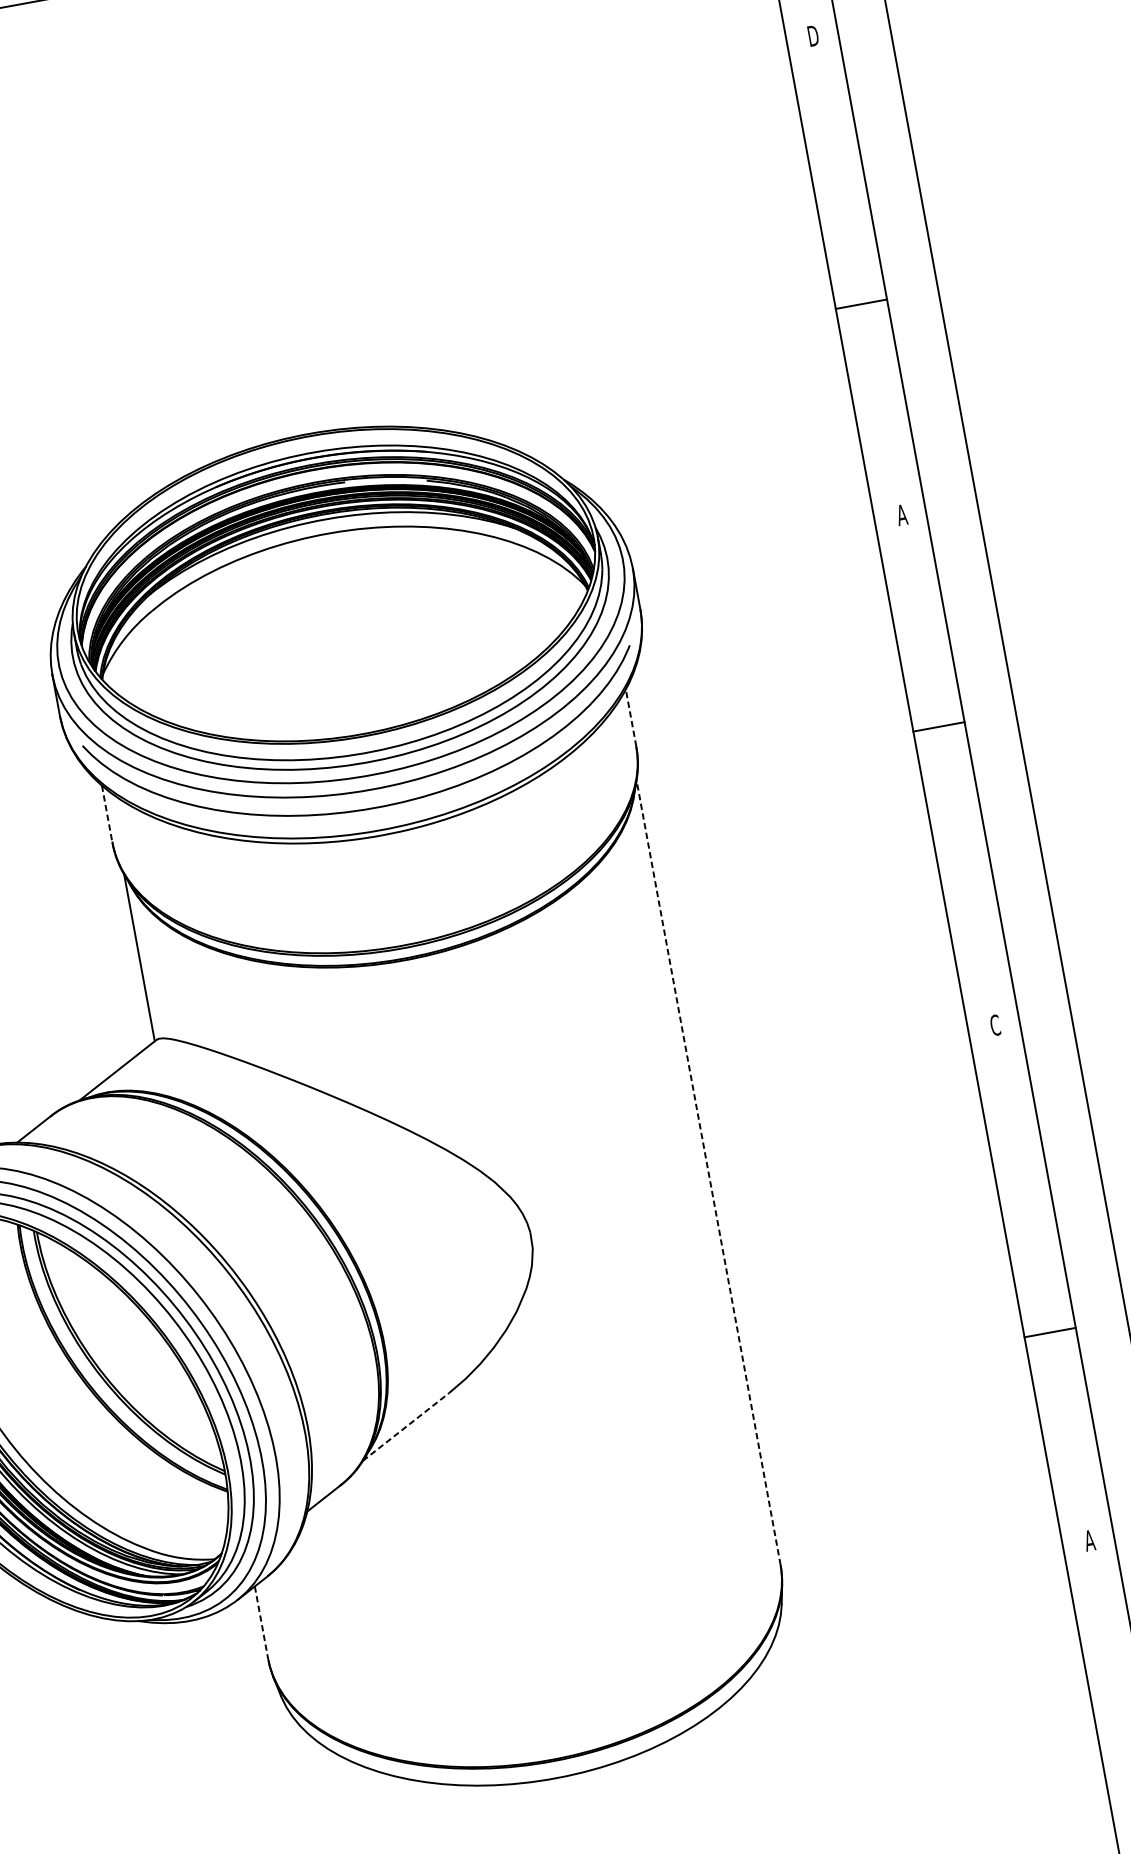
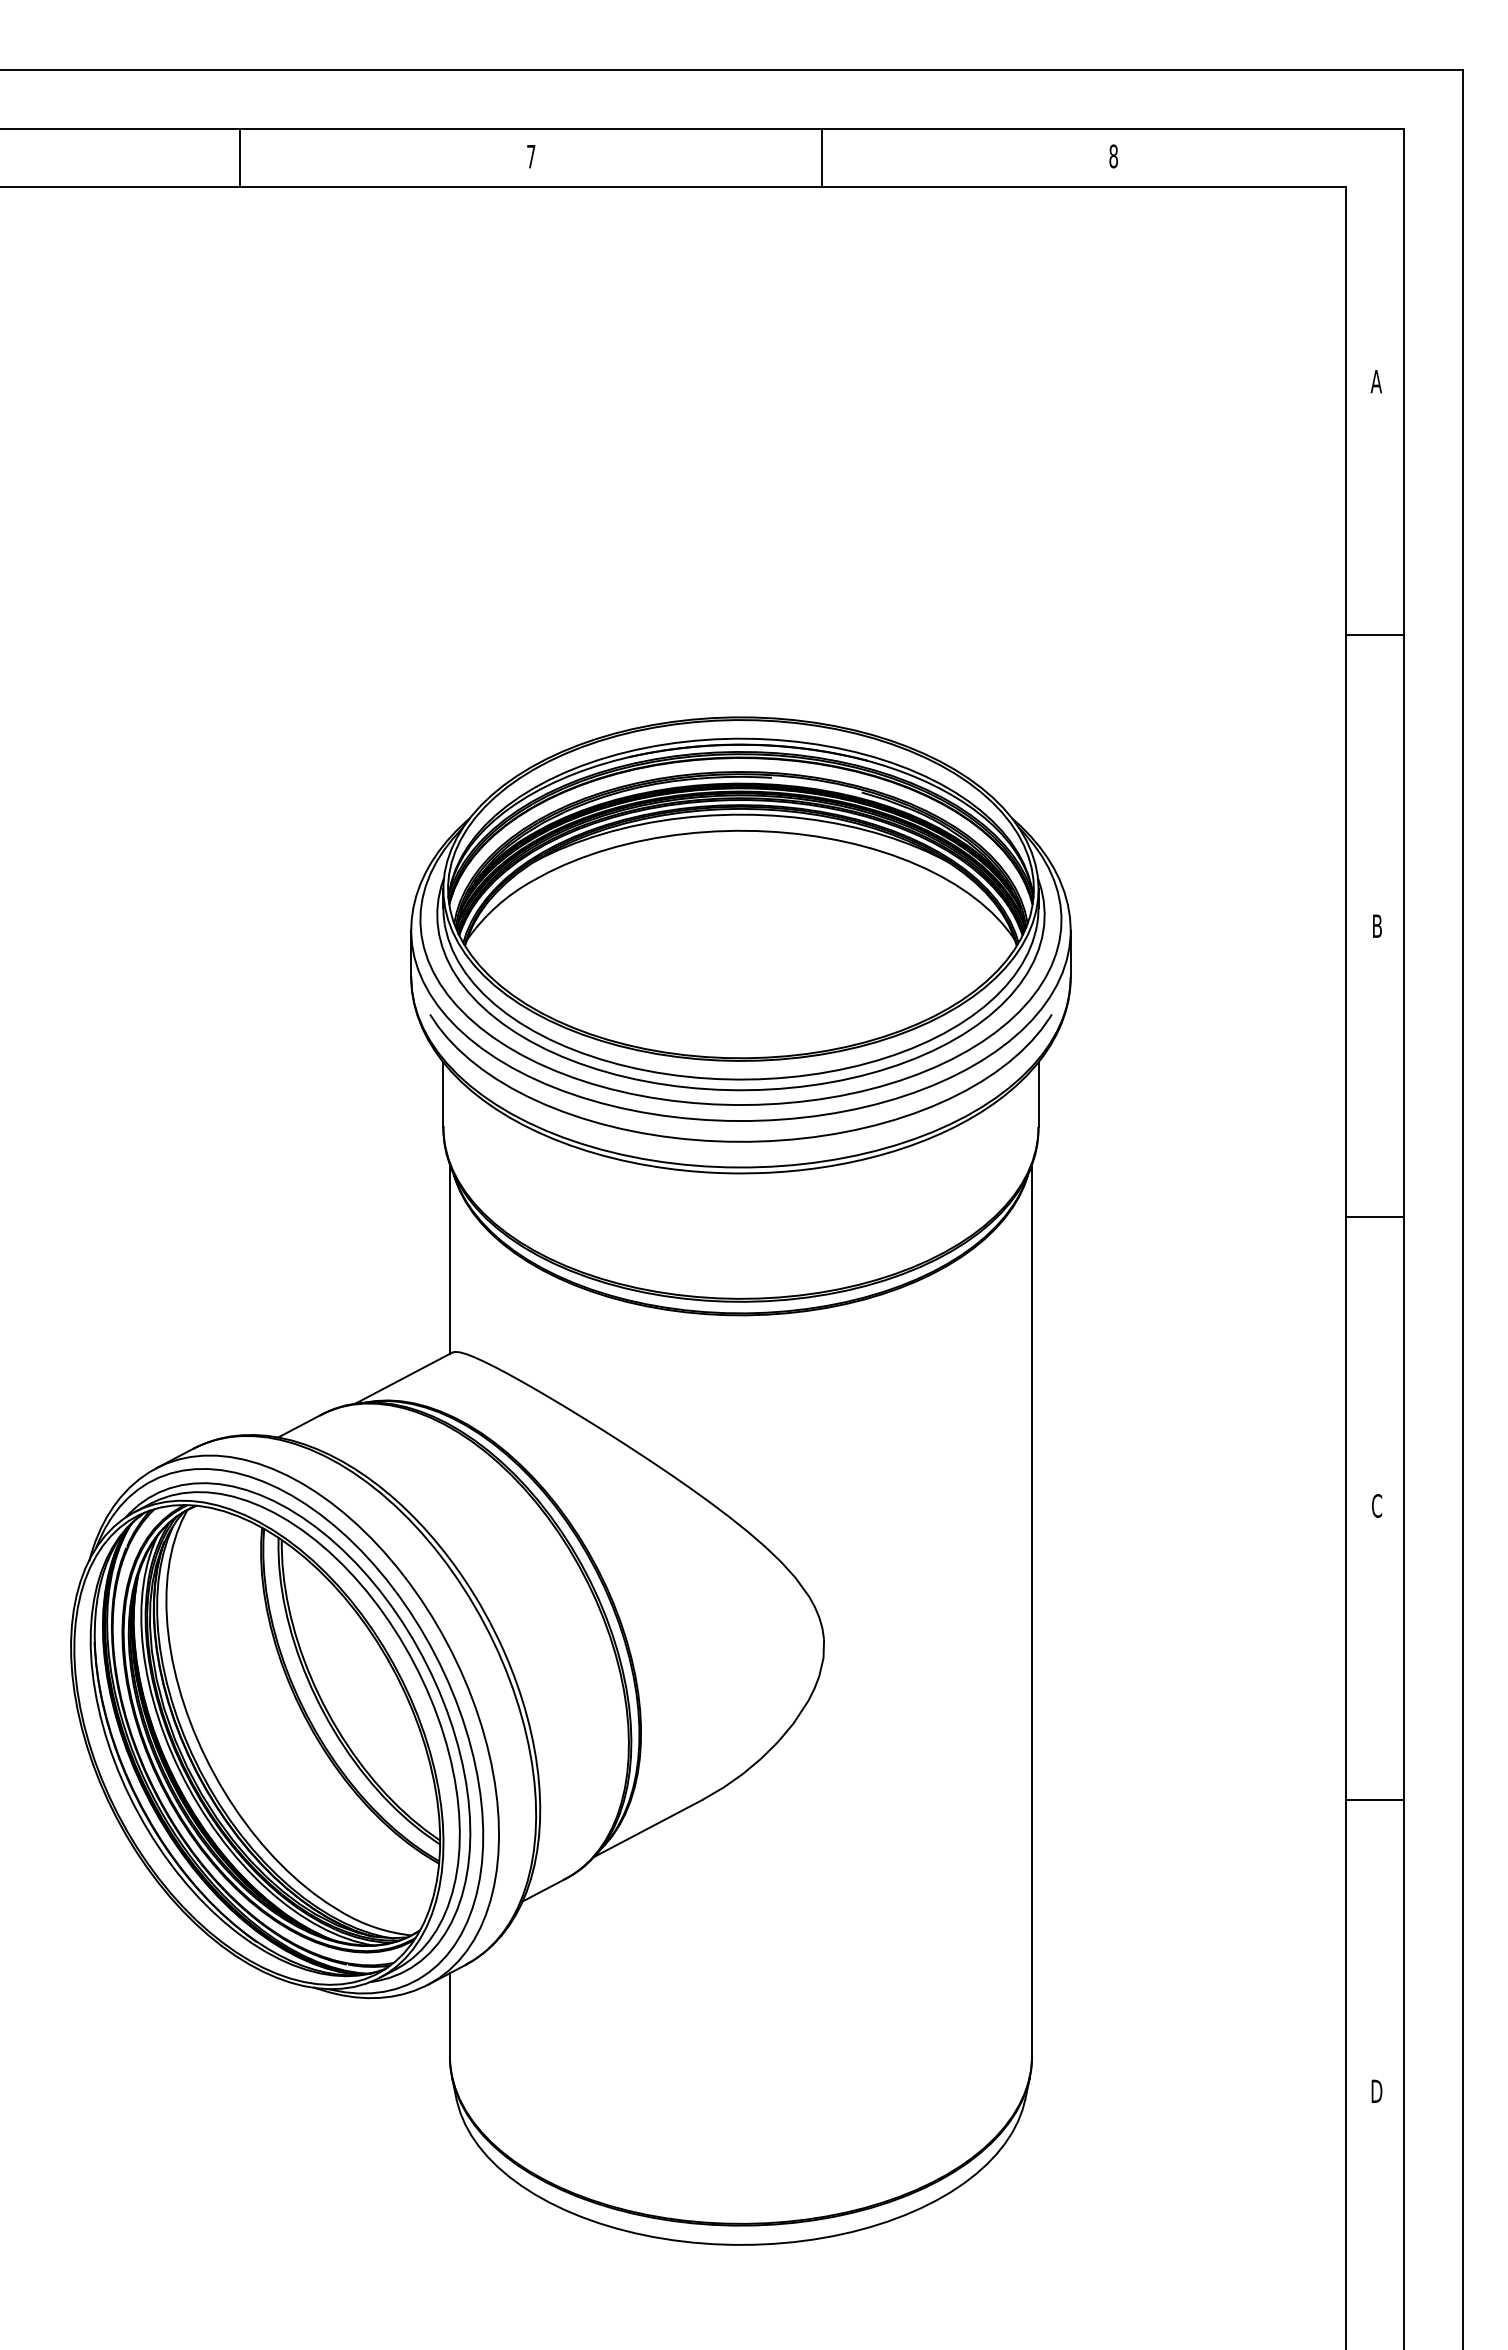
text: (812, 35) -> (1375, 381), D -> A
line: (861, 304) -> (1375, 635), moved
text: (901, 514) -> (1376, 925), A -> B
line: (630, 717) -> (1038, 1094), dashed -> solid
line: (939, 726) -> (1375, 1217), moved
line: (107, 814) -> (443, 1095), dashed -> solid
line: (708, 1172) -> (1032, 1609), dashed -> solid
line: (1050, 1332) -> (1375, 1799), moved
line: (406, 1426) -> (648, 1828), dashed -> solid
text: (1089, 1539) -> (1376, 2090), A -> D
line: (261, 1623) -> (449, 2015), dashed -> solid

